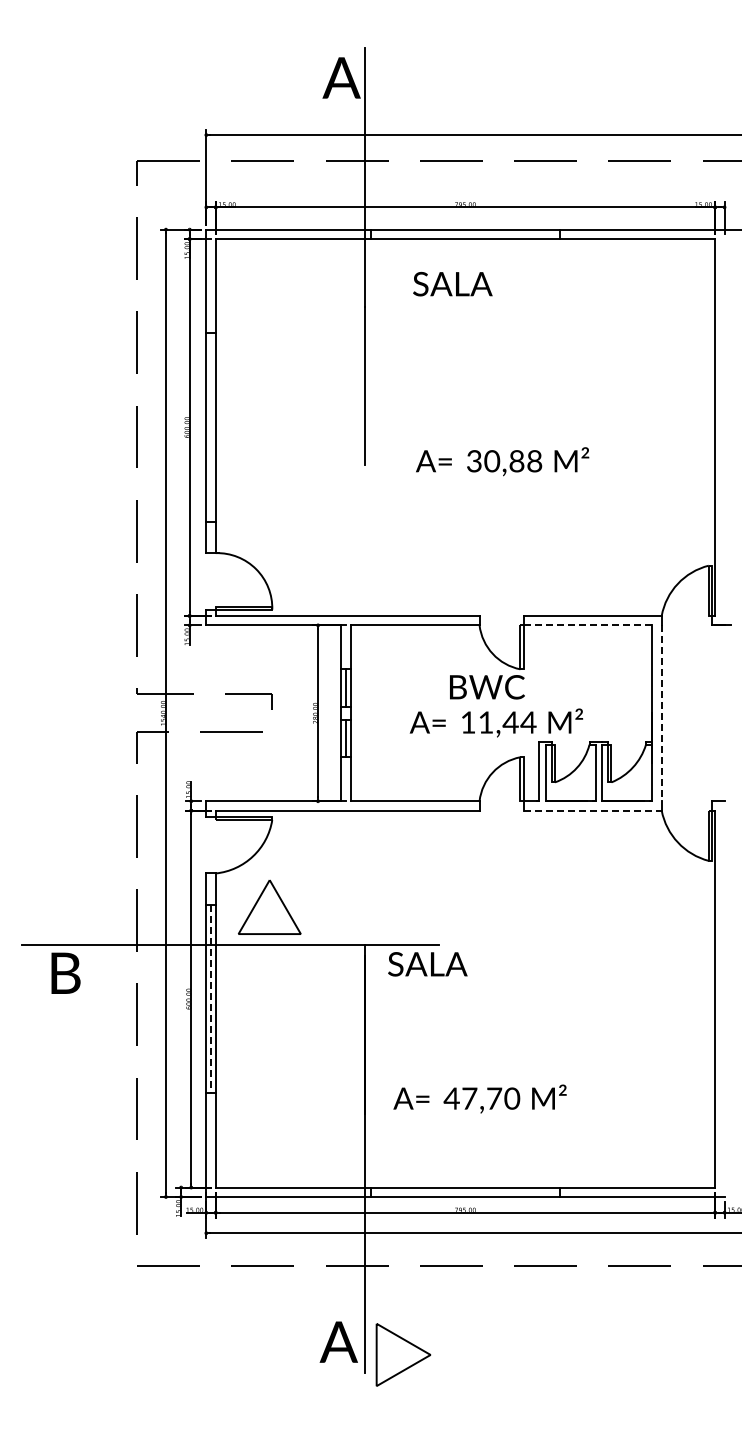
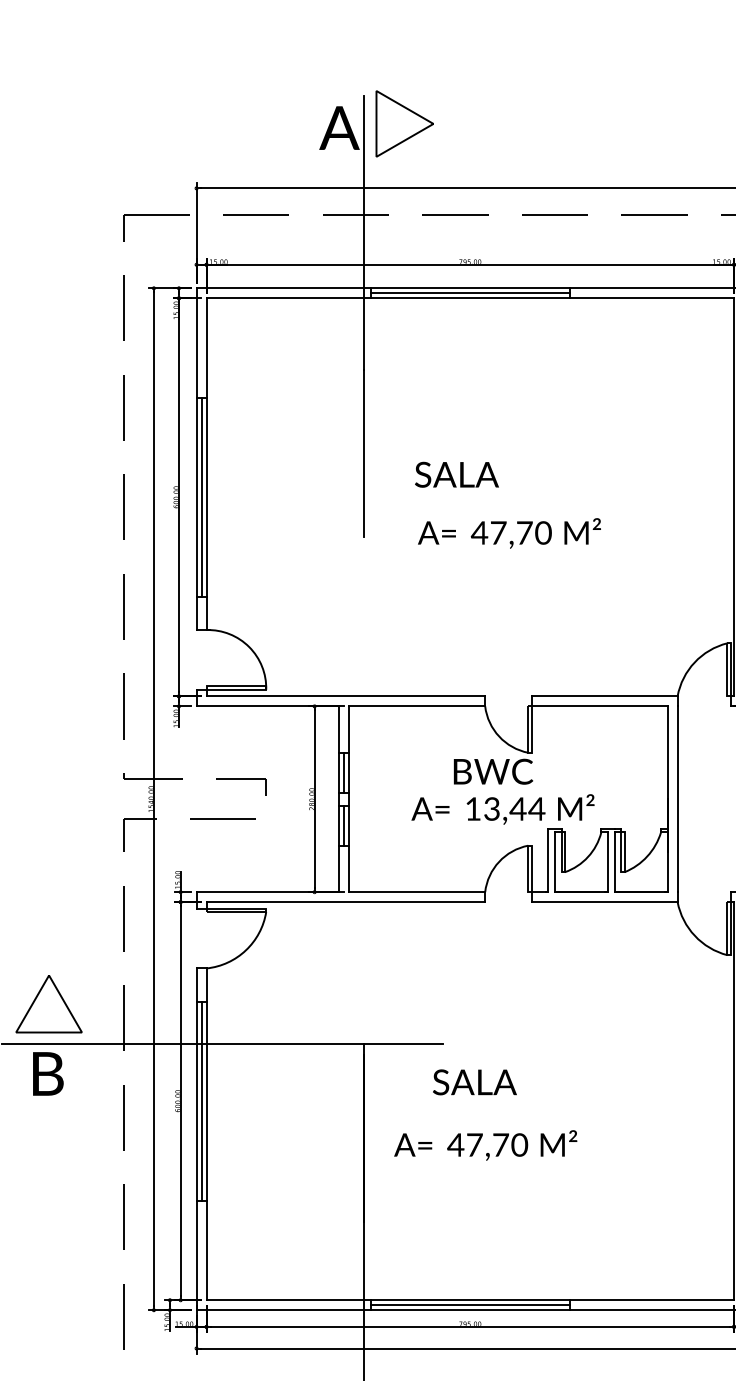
part: (402, 73) -> (403, 123), added
line: (465, 234) -> (470, 293), added
text: (452, 284) -> (456, 475), moved
line: (211, 427) -> (202, 497), added
text: (504, 461) -> (511, 533), 30,88 -> 47,70
line: (587, 625) -> (599, 706), dashed -> solid
line: (661, 713) -> (677, 799), dashed -> solid
text: (485, 722) -> (491, 808), 11,44 -> 13,44
line: (593, 810) -> (605, 901), dashed -> solid
part: (269, 906) -> (48, 1003), moved
text: (427, 964) -> (474, 1082), moved
line: (211, 999) -> (202, 1101), dashed -> solid
text: (479, 1098) -> (485, 1144), moved
line: (465, 1192) -> (470, 1305), added

